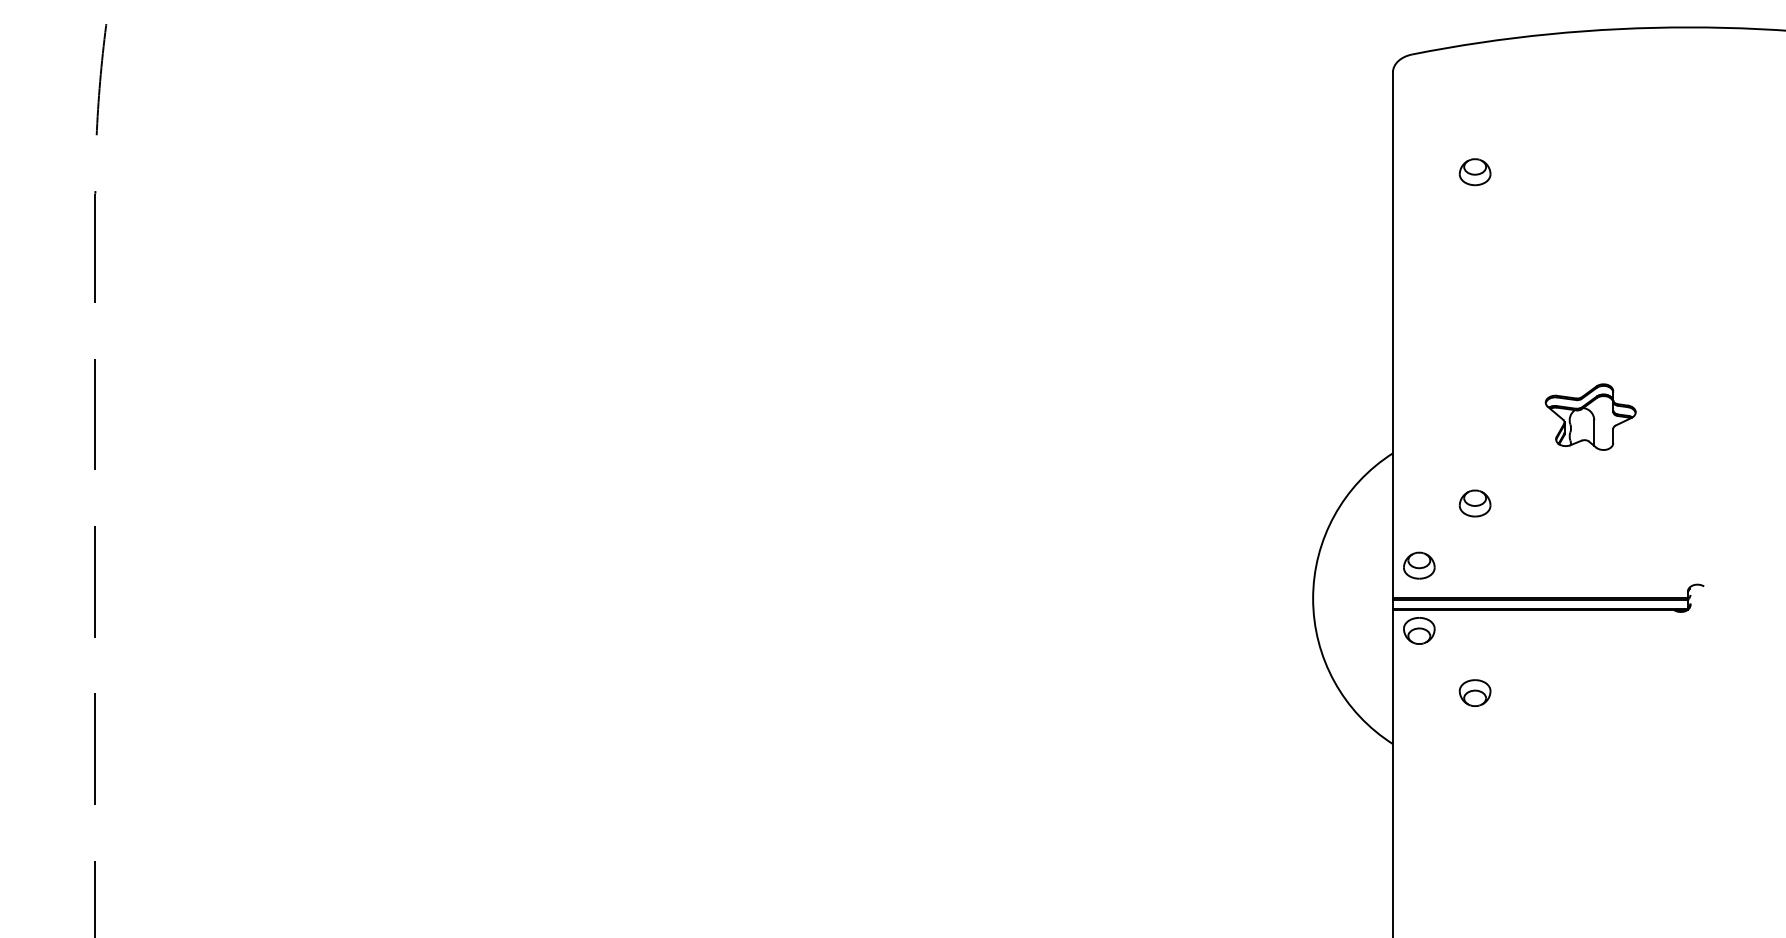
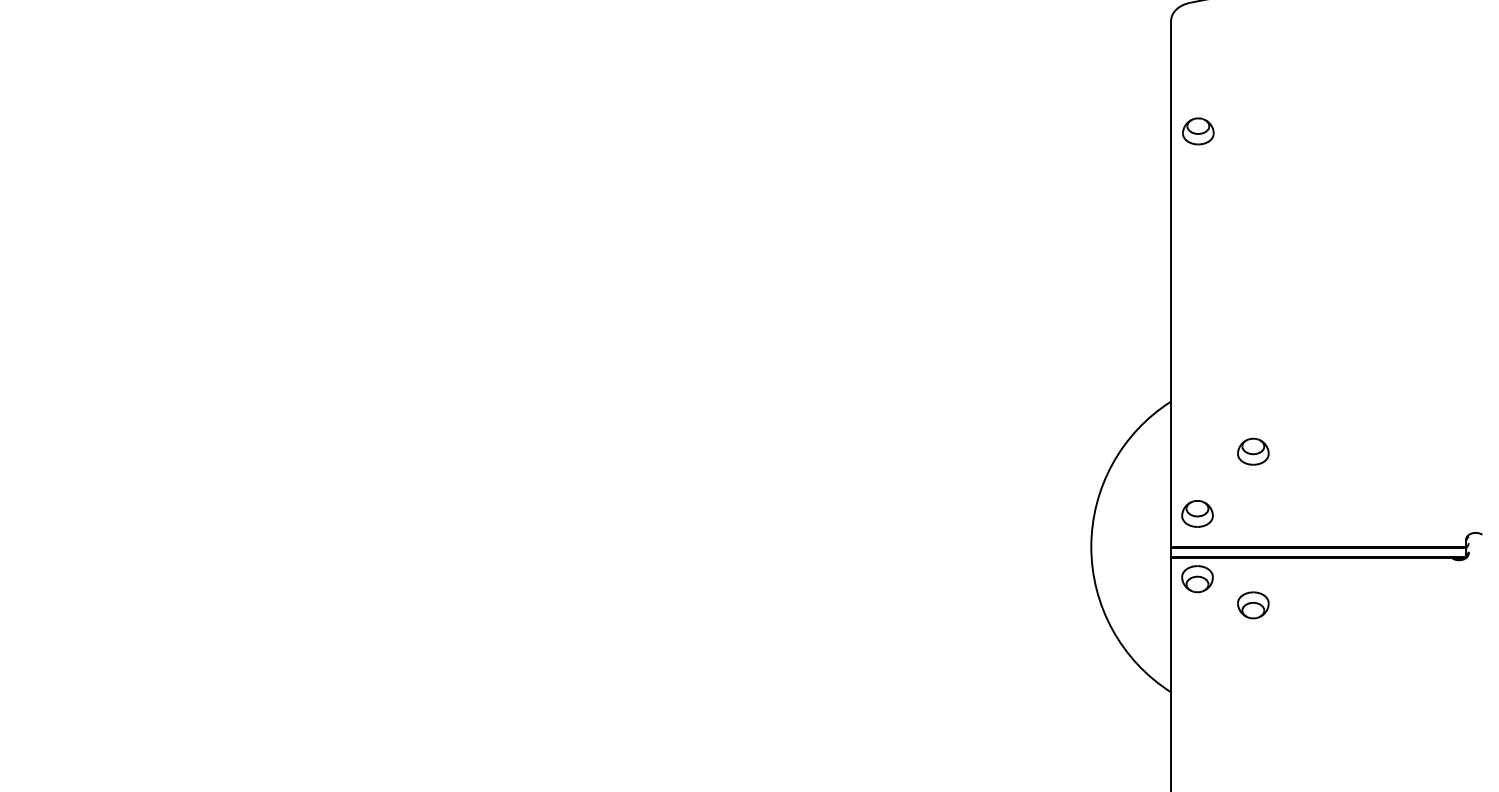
part: (1474, 172) -> (1197, 131), moved
part: (1590, 416) -> (1368, 364), removed
part: (1474, 692) -> (1252, 604), moved

